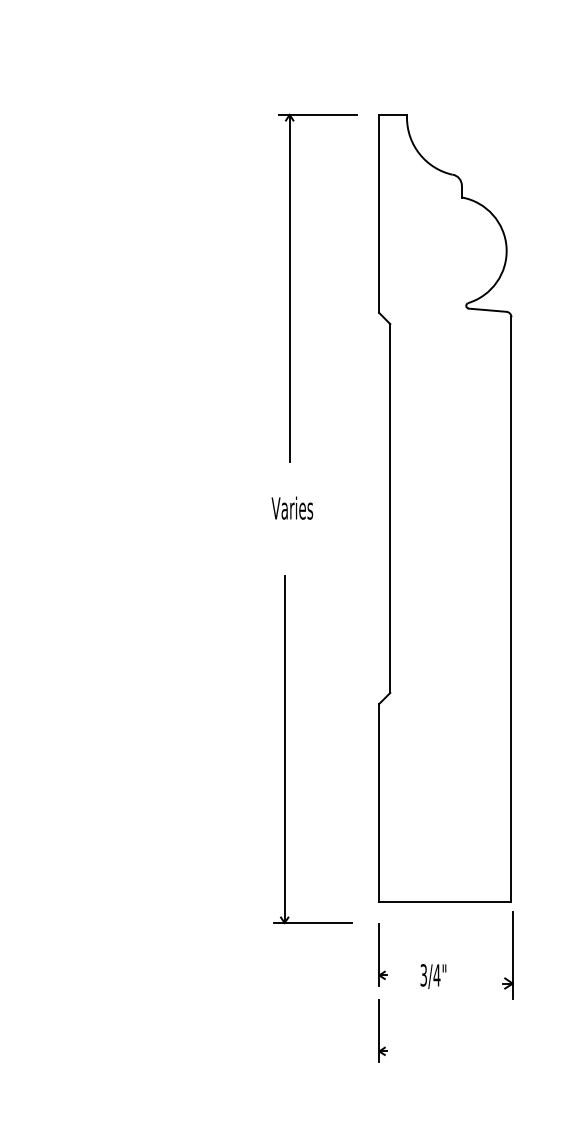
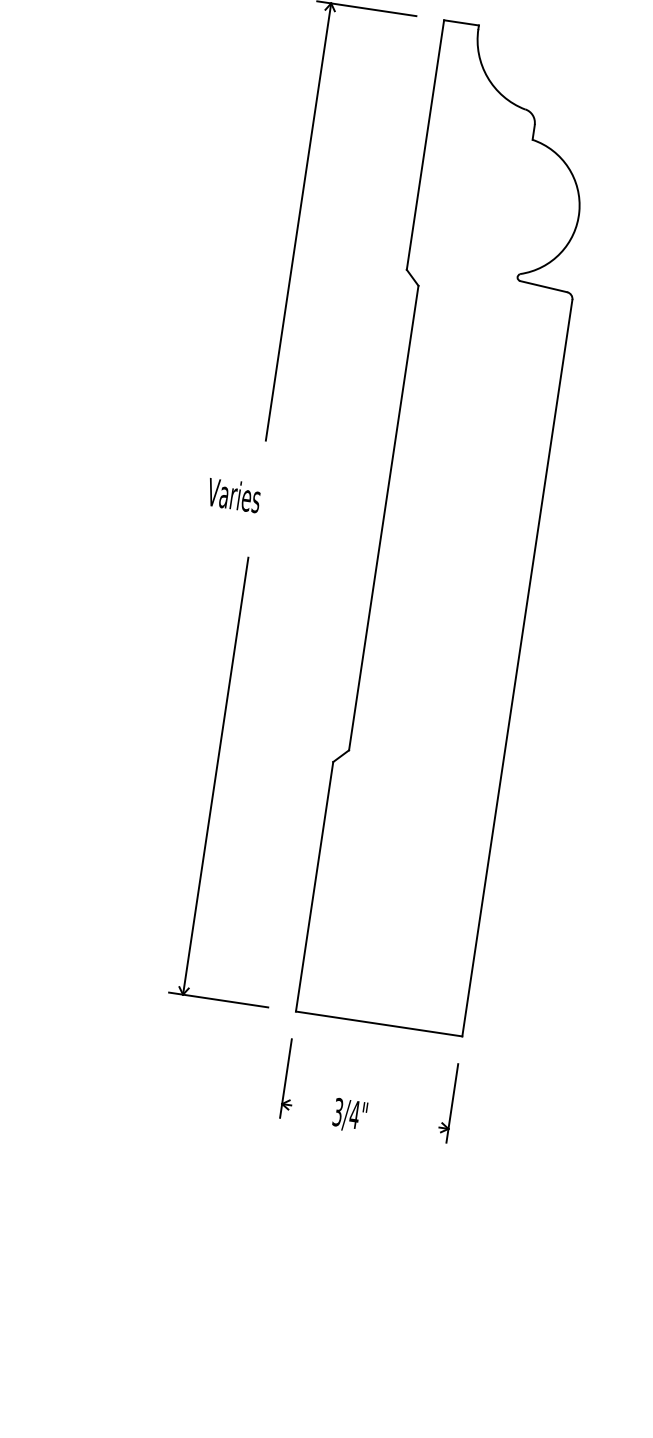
text: (292, 507) -> (234, 494), moved
part: (285, 749) -> (216, 776), moved
part: (507, 954) -> (447, 1101), size x0.71
part: (382, 1030) -> (275, 1173), removed

